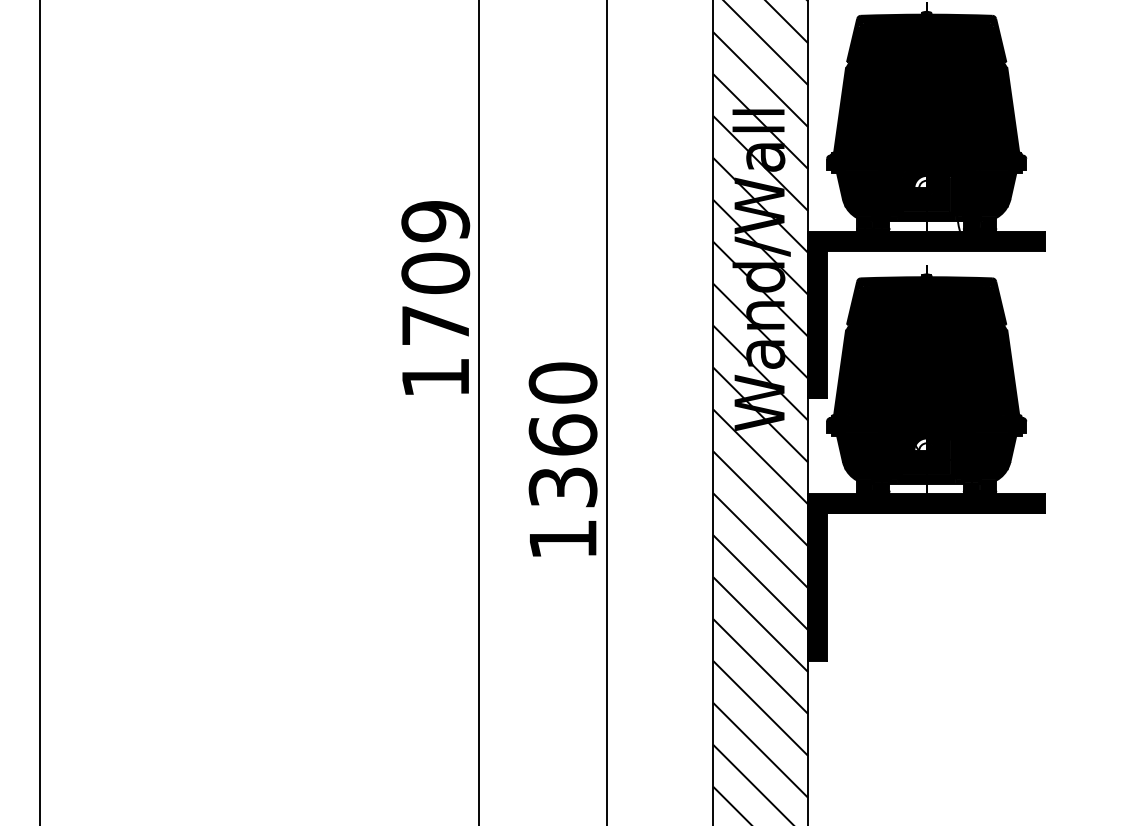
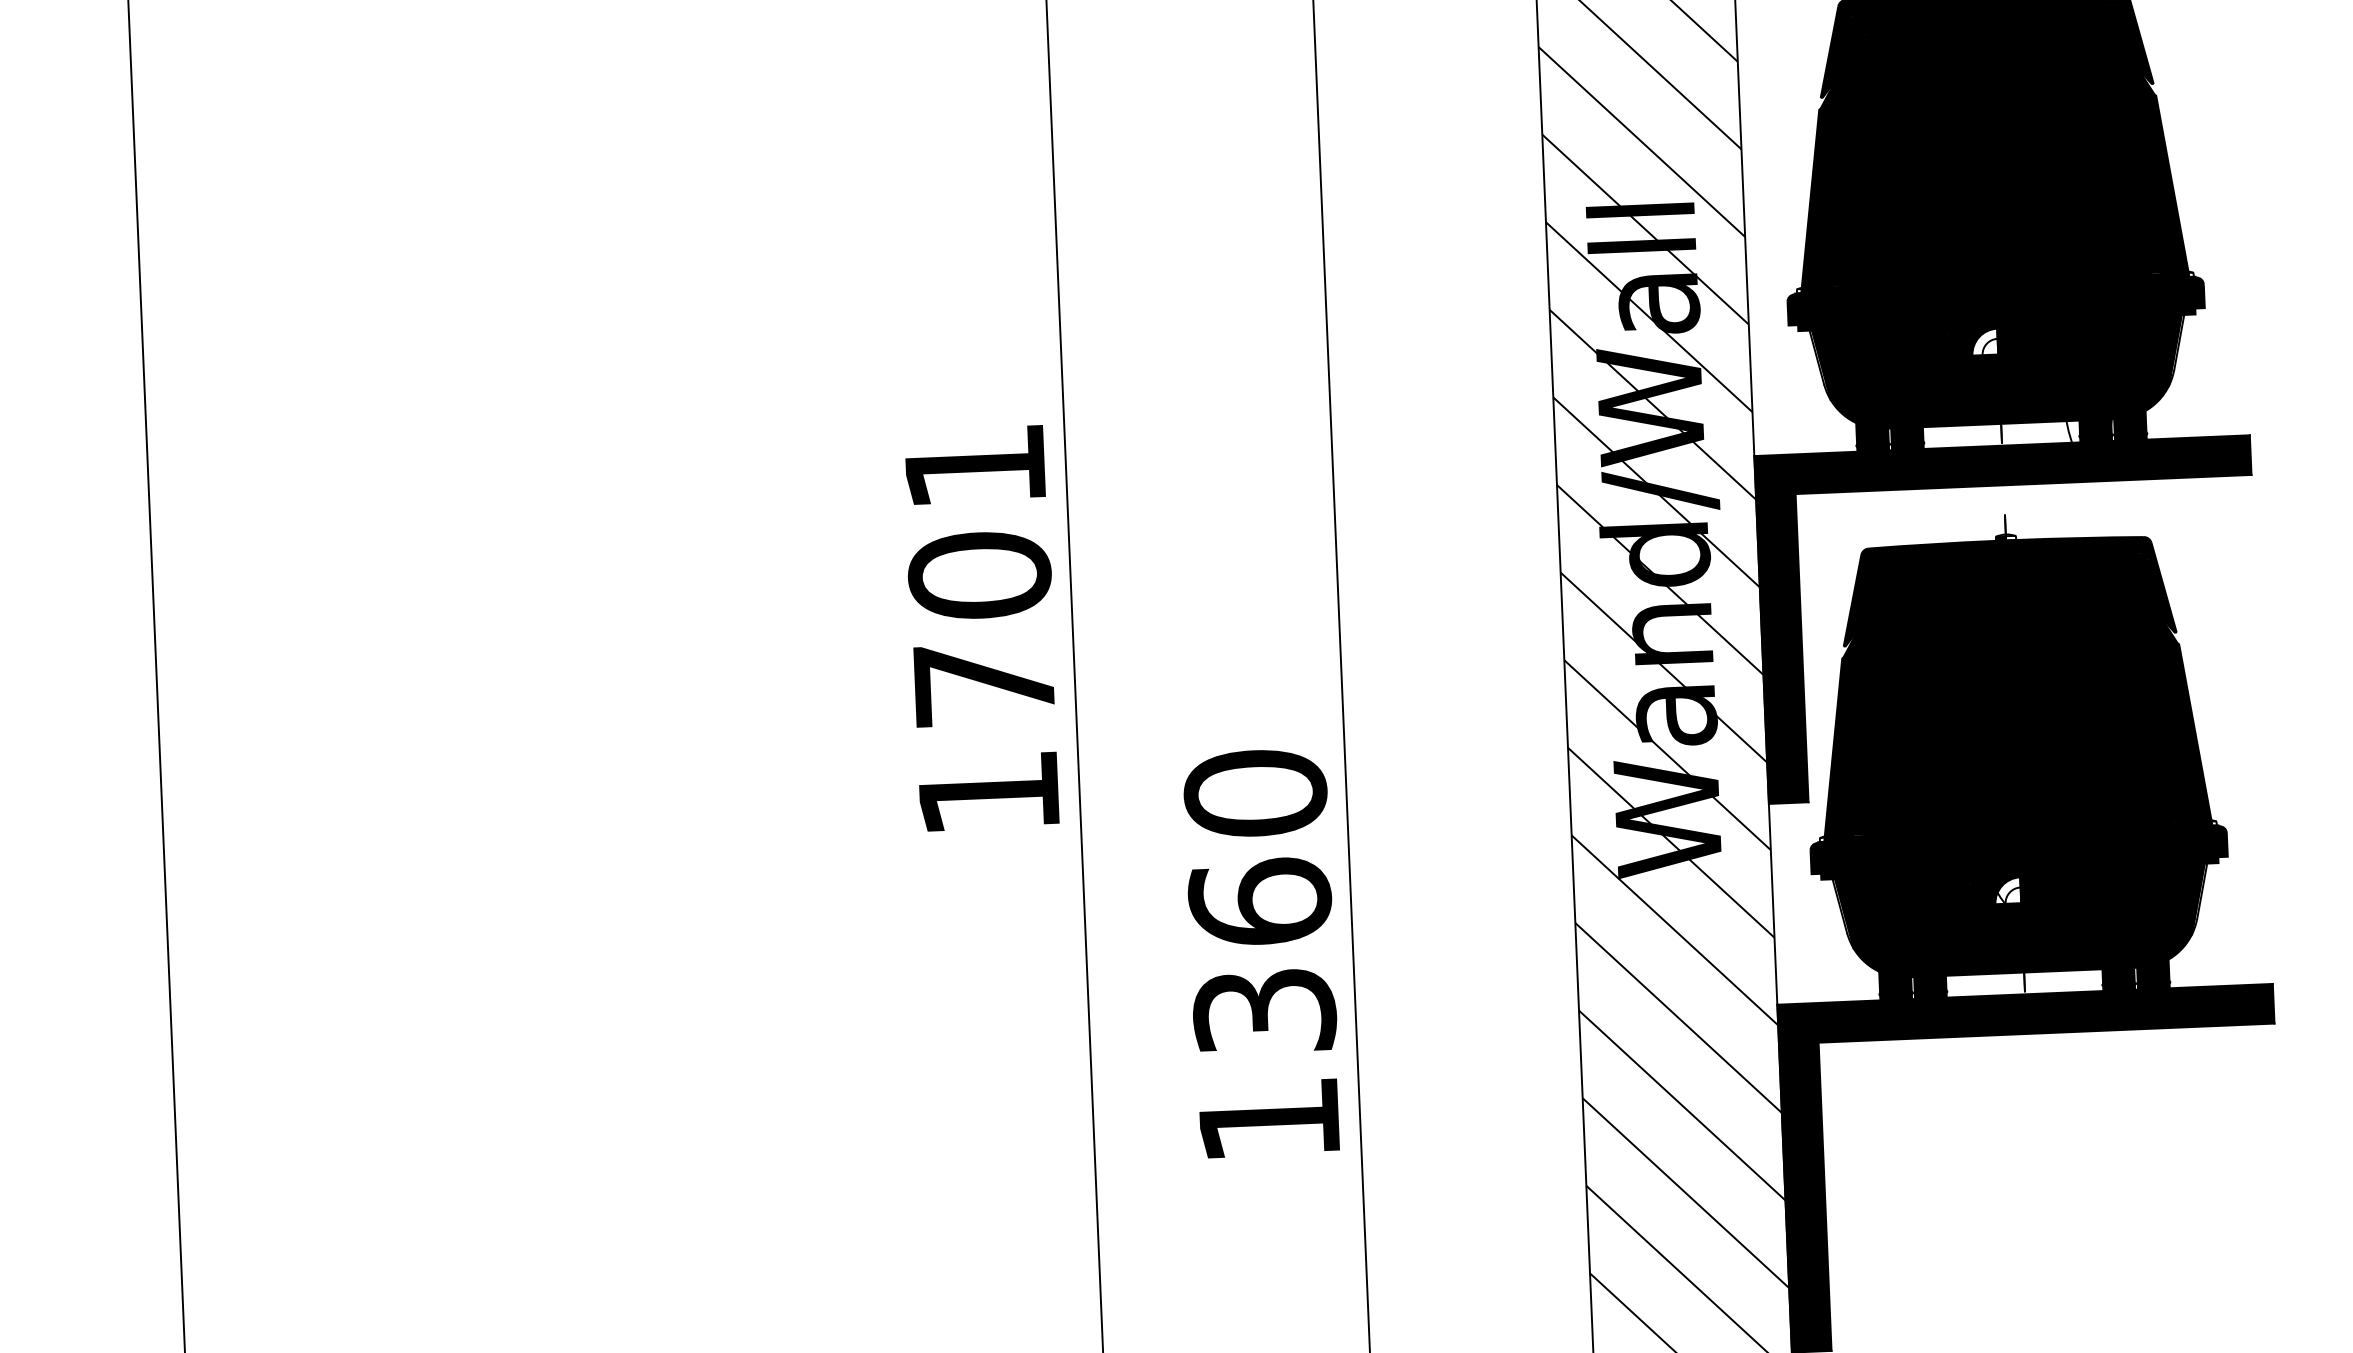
text: (435, 221) -> (974, 466), 1709 -> 1701

